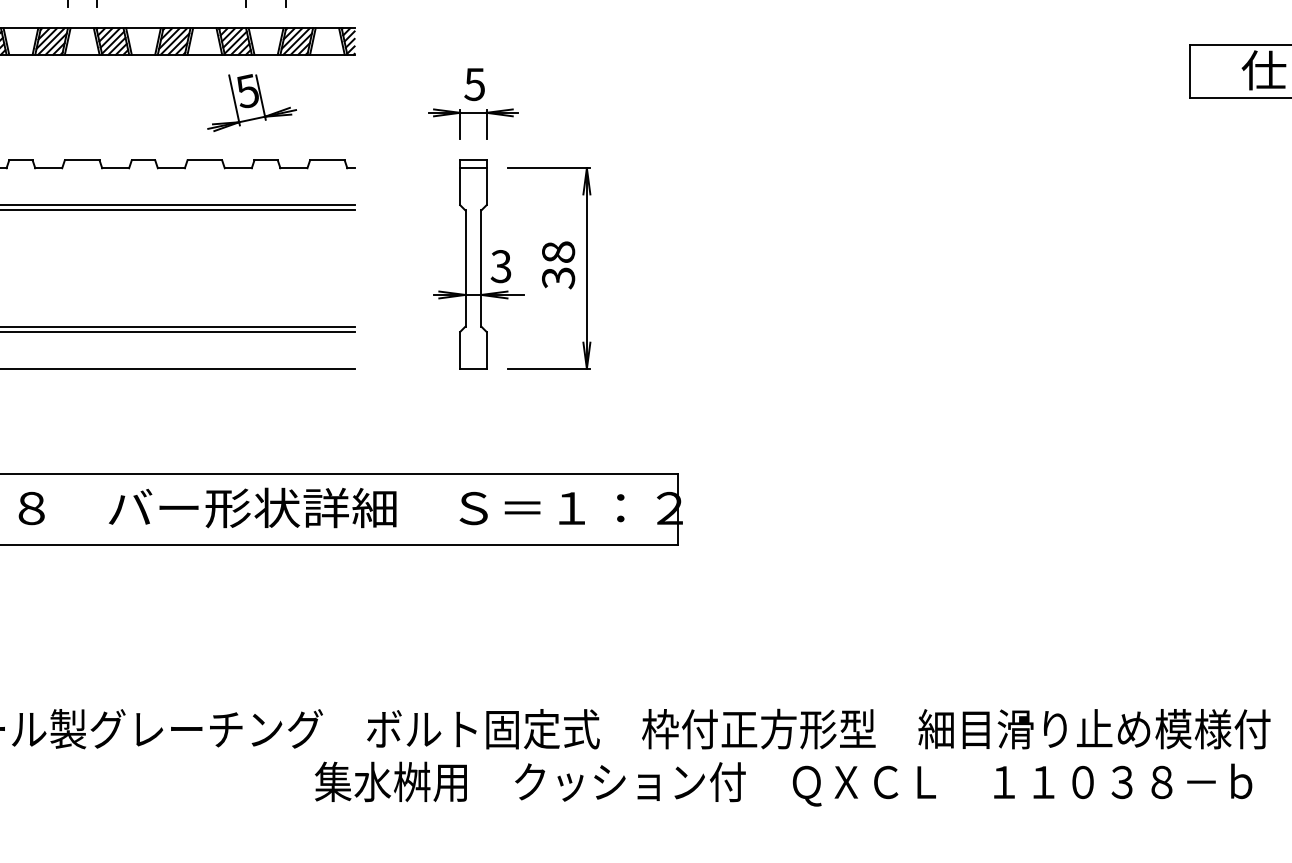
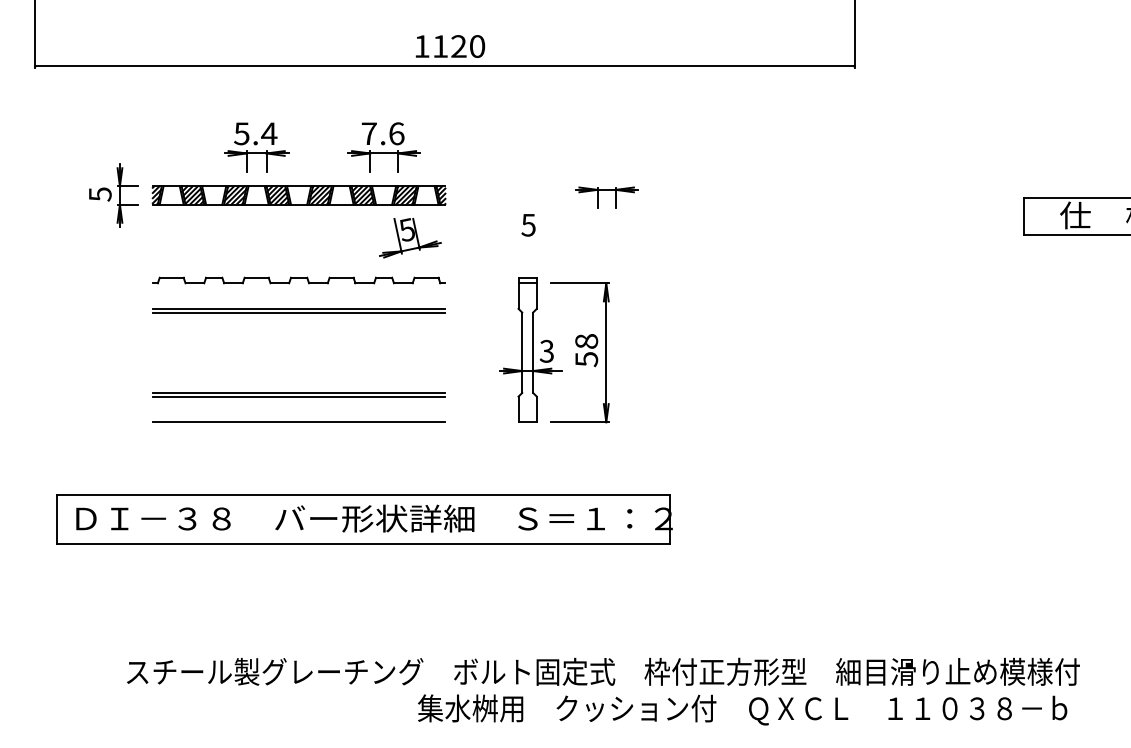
part: (252, 103) -> (410, 238), moved
part: (473, 113) -> (606, 190), moved
text: (558, 278) -> (586, 359), 38 -> 58

